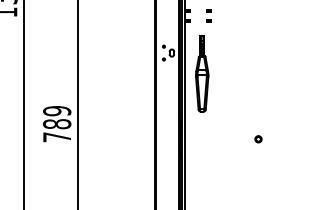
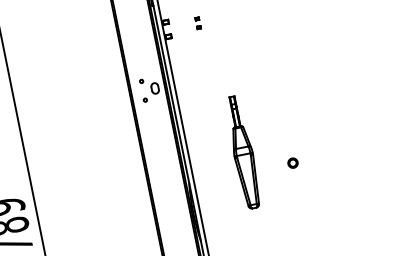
part: (208, 15) -> (197, 22), size x0.6
part: (202, 73) -> (243, 152), moved
part: (258, 139) -> (293, 163), moved

